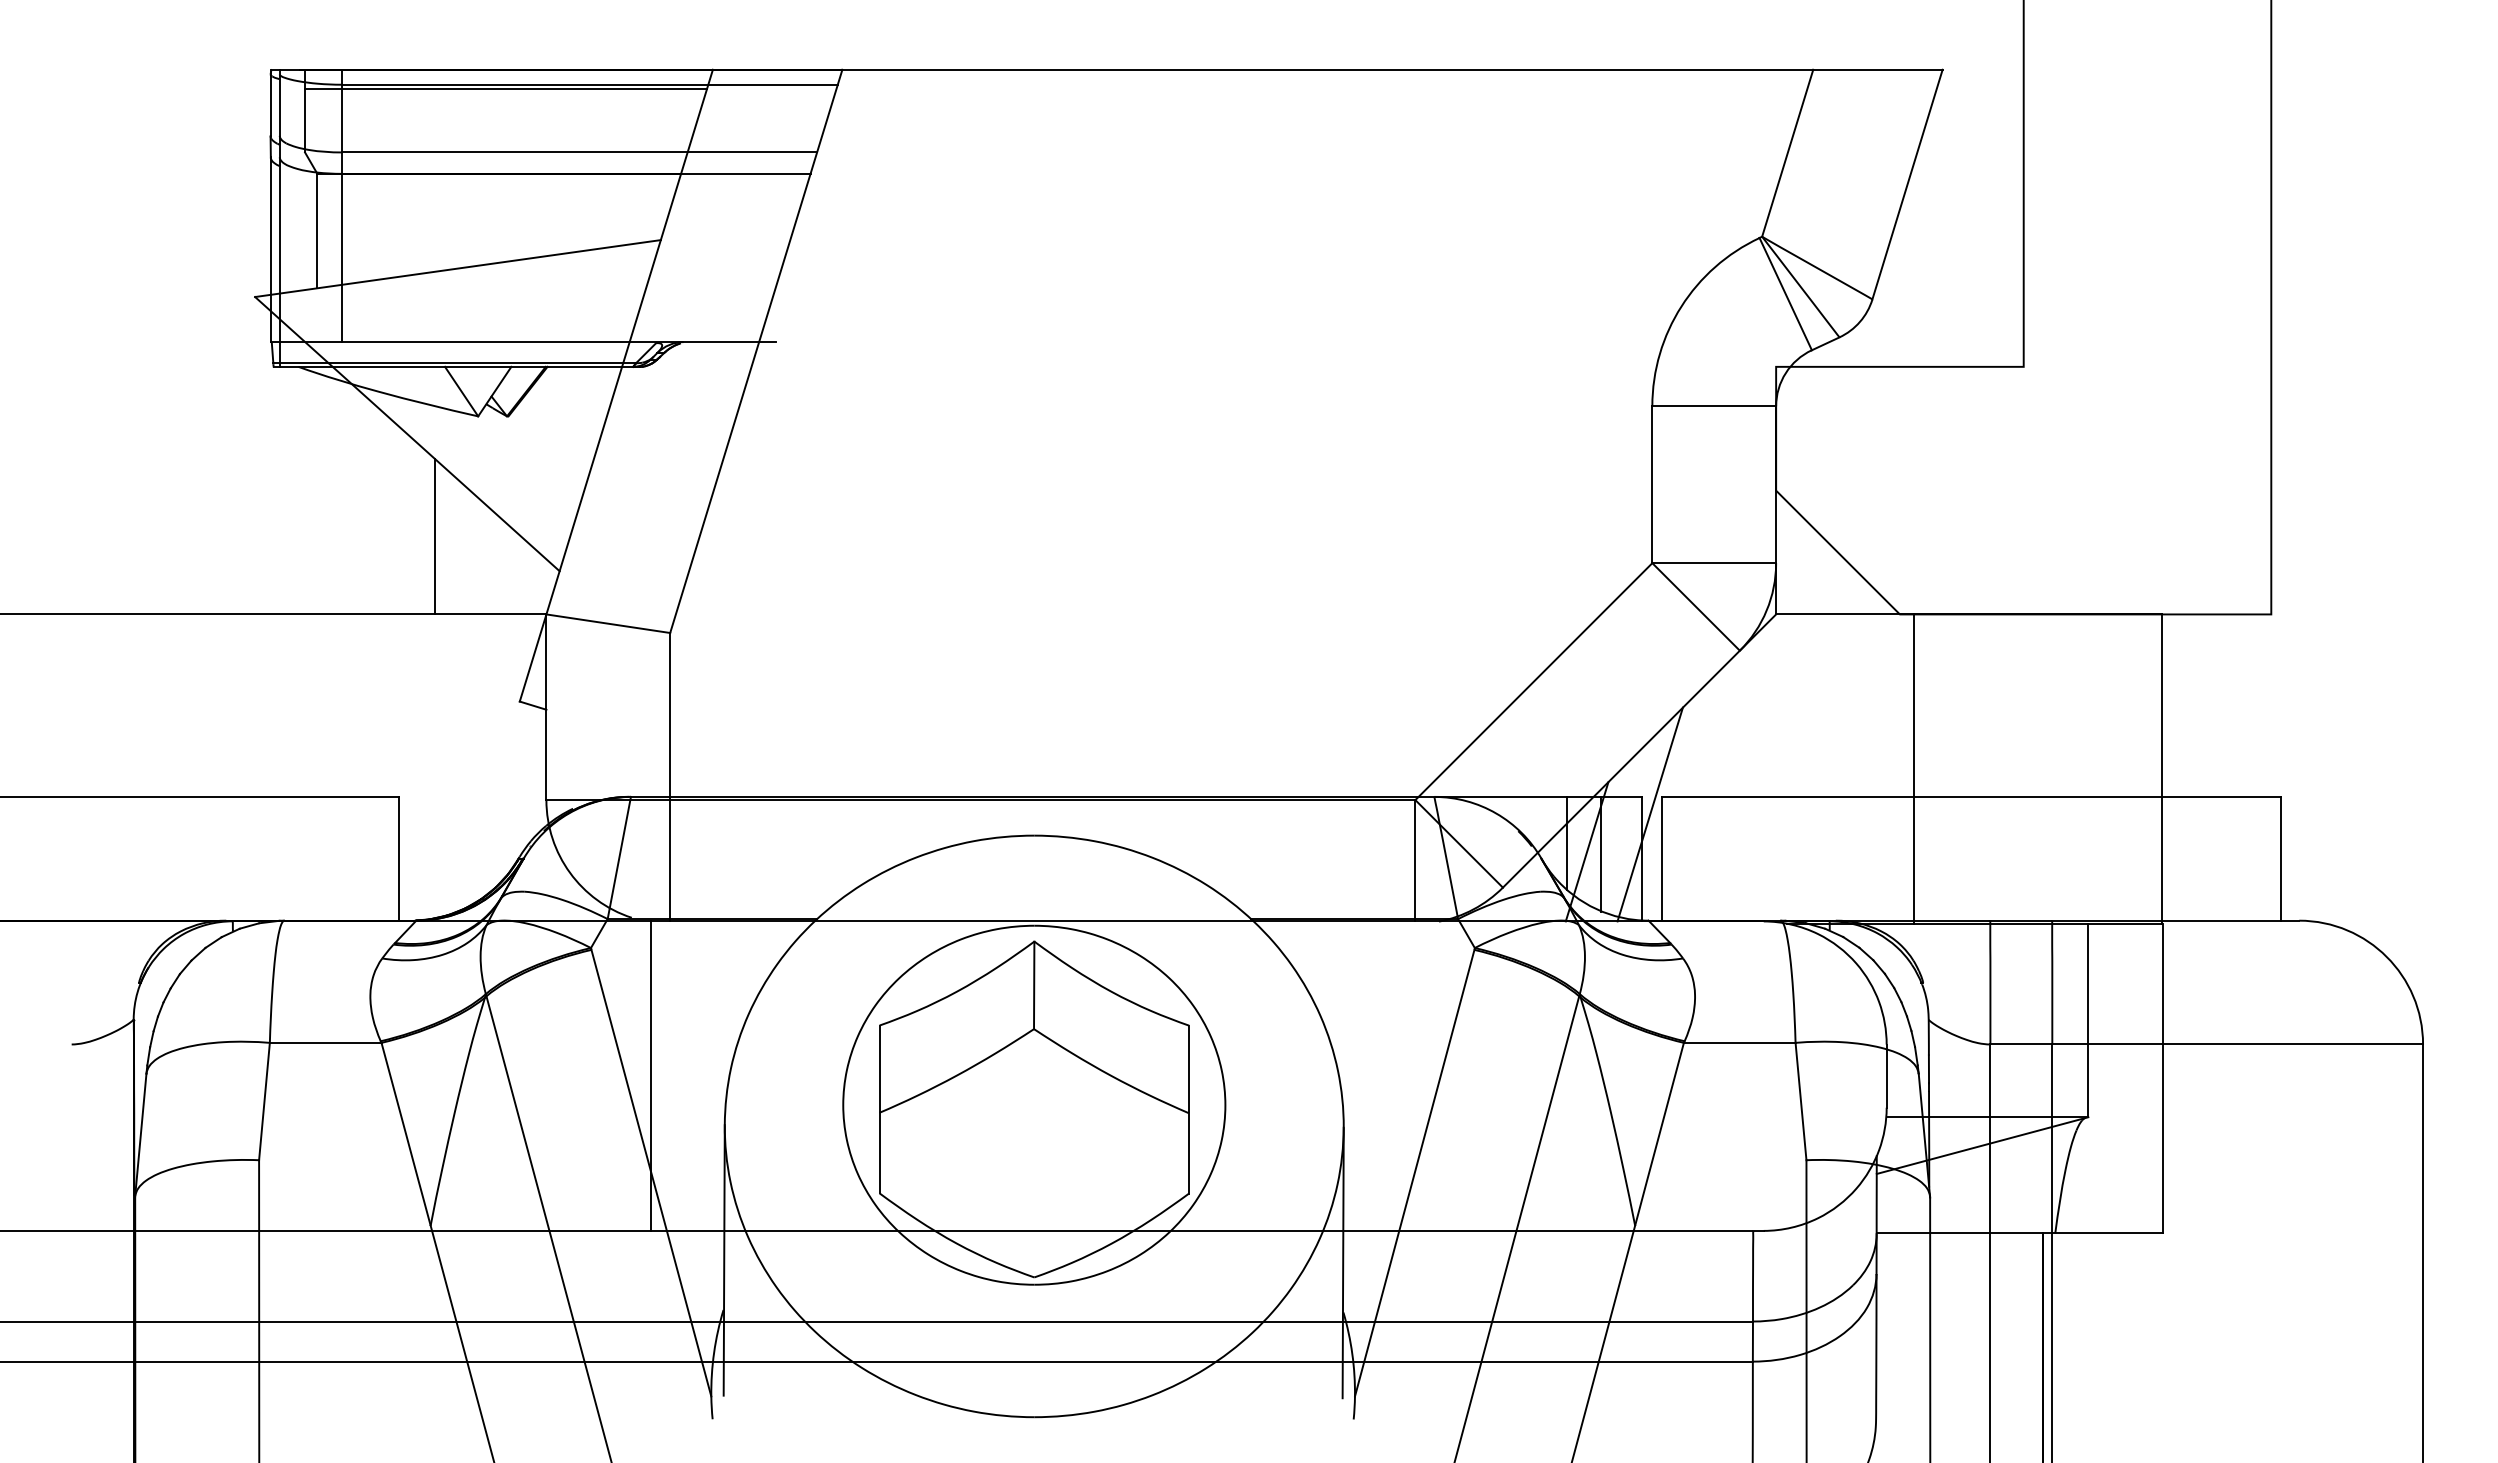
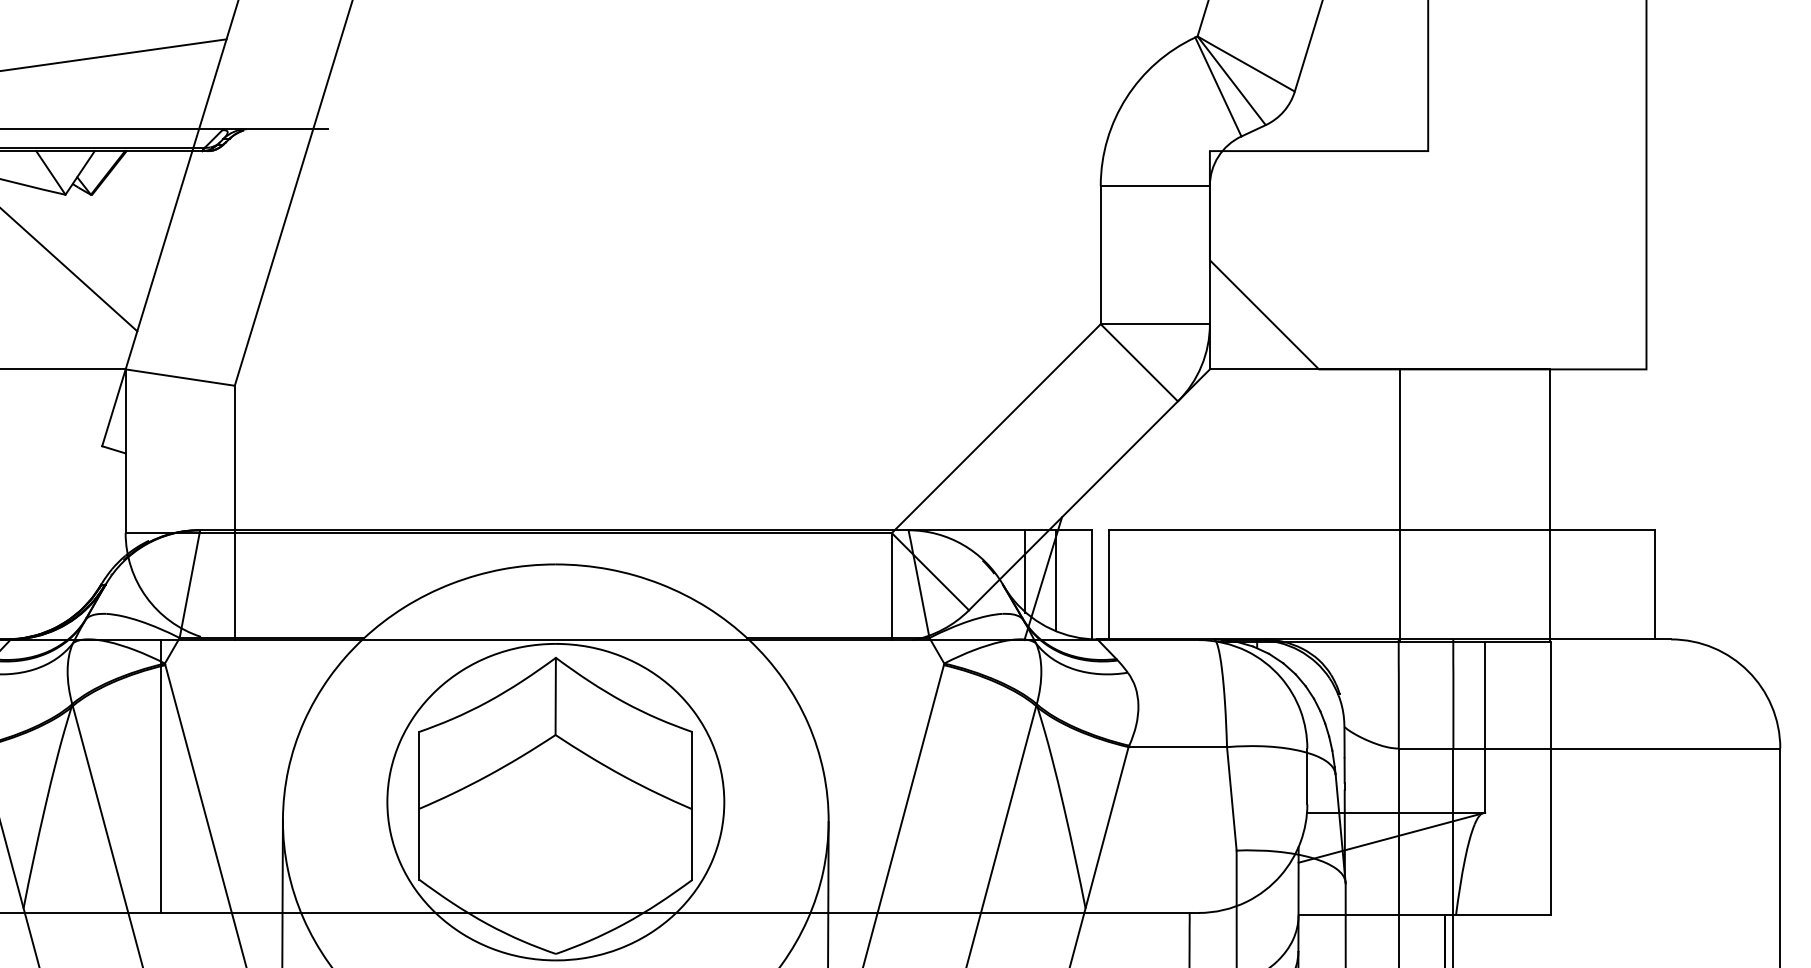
line: (435, 536) -> (27, 300), removed
line: (1914, 768) -> (1399, 505), moved
line: (1649, 814) -> (1098, 545), removed
line: (650, 1075) -> (161, 775), moved

